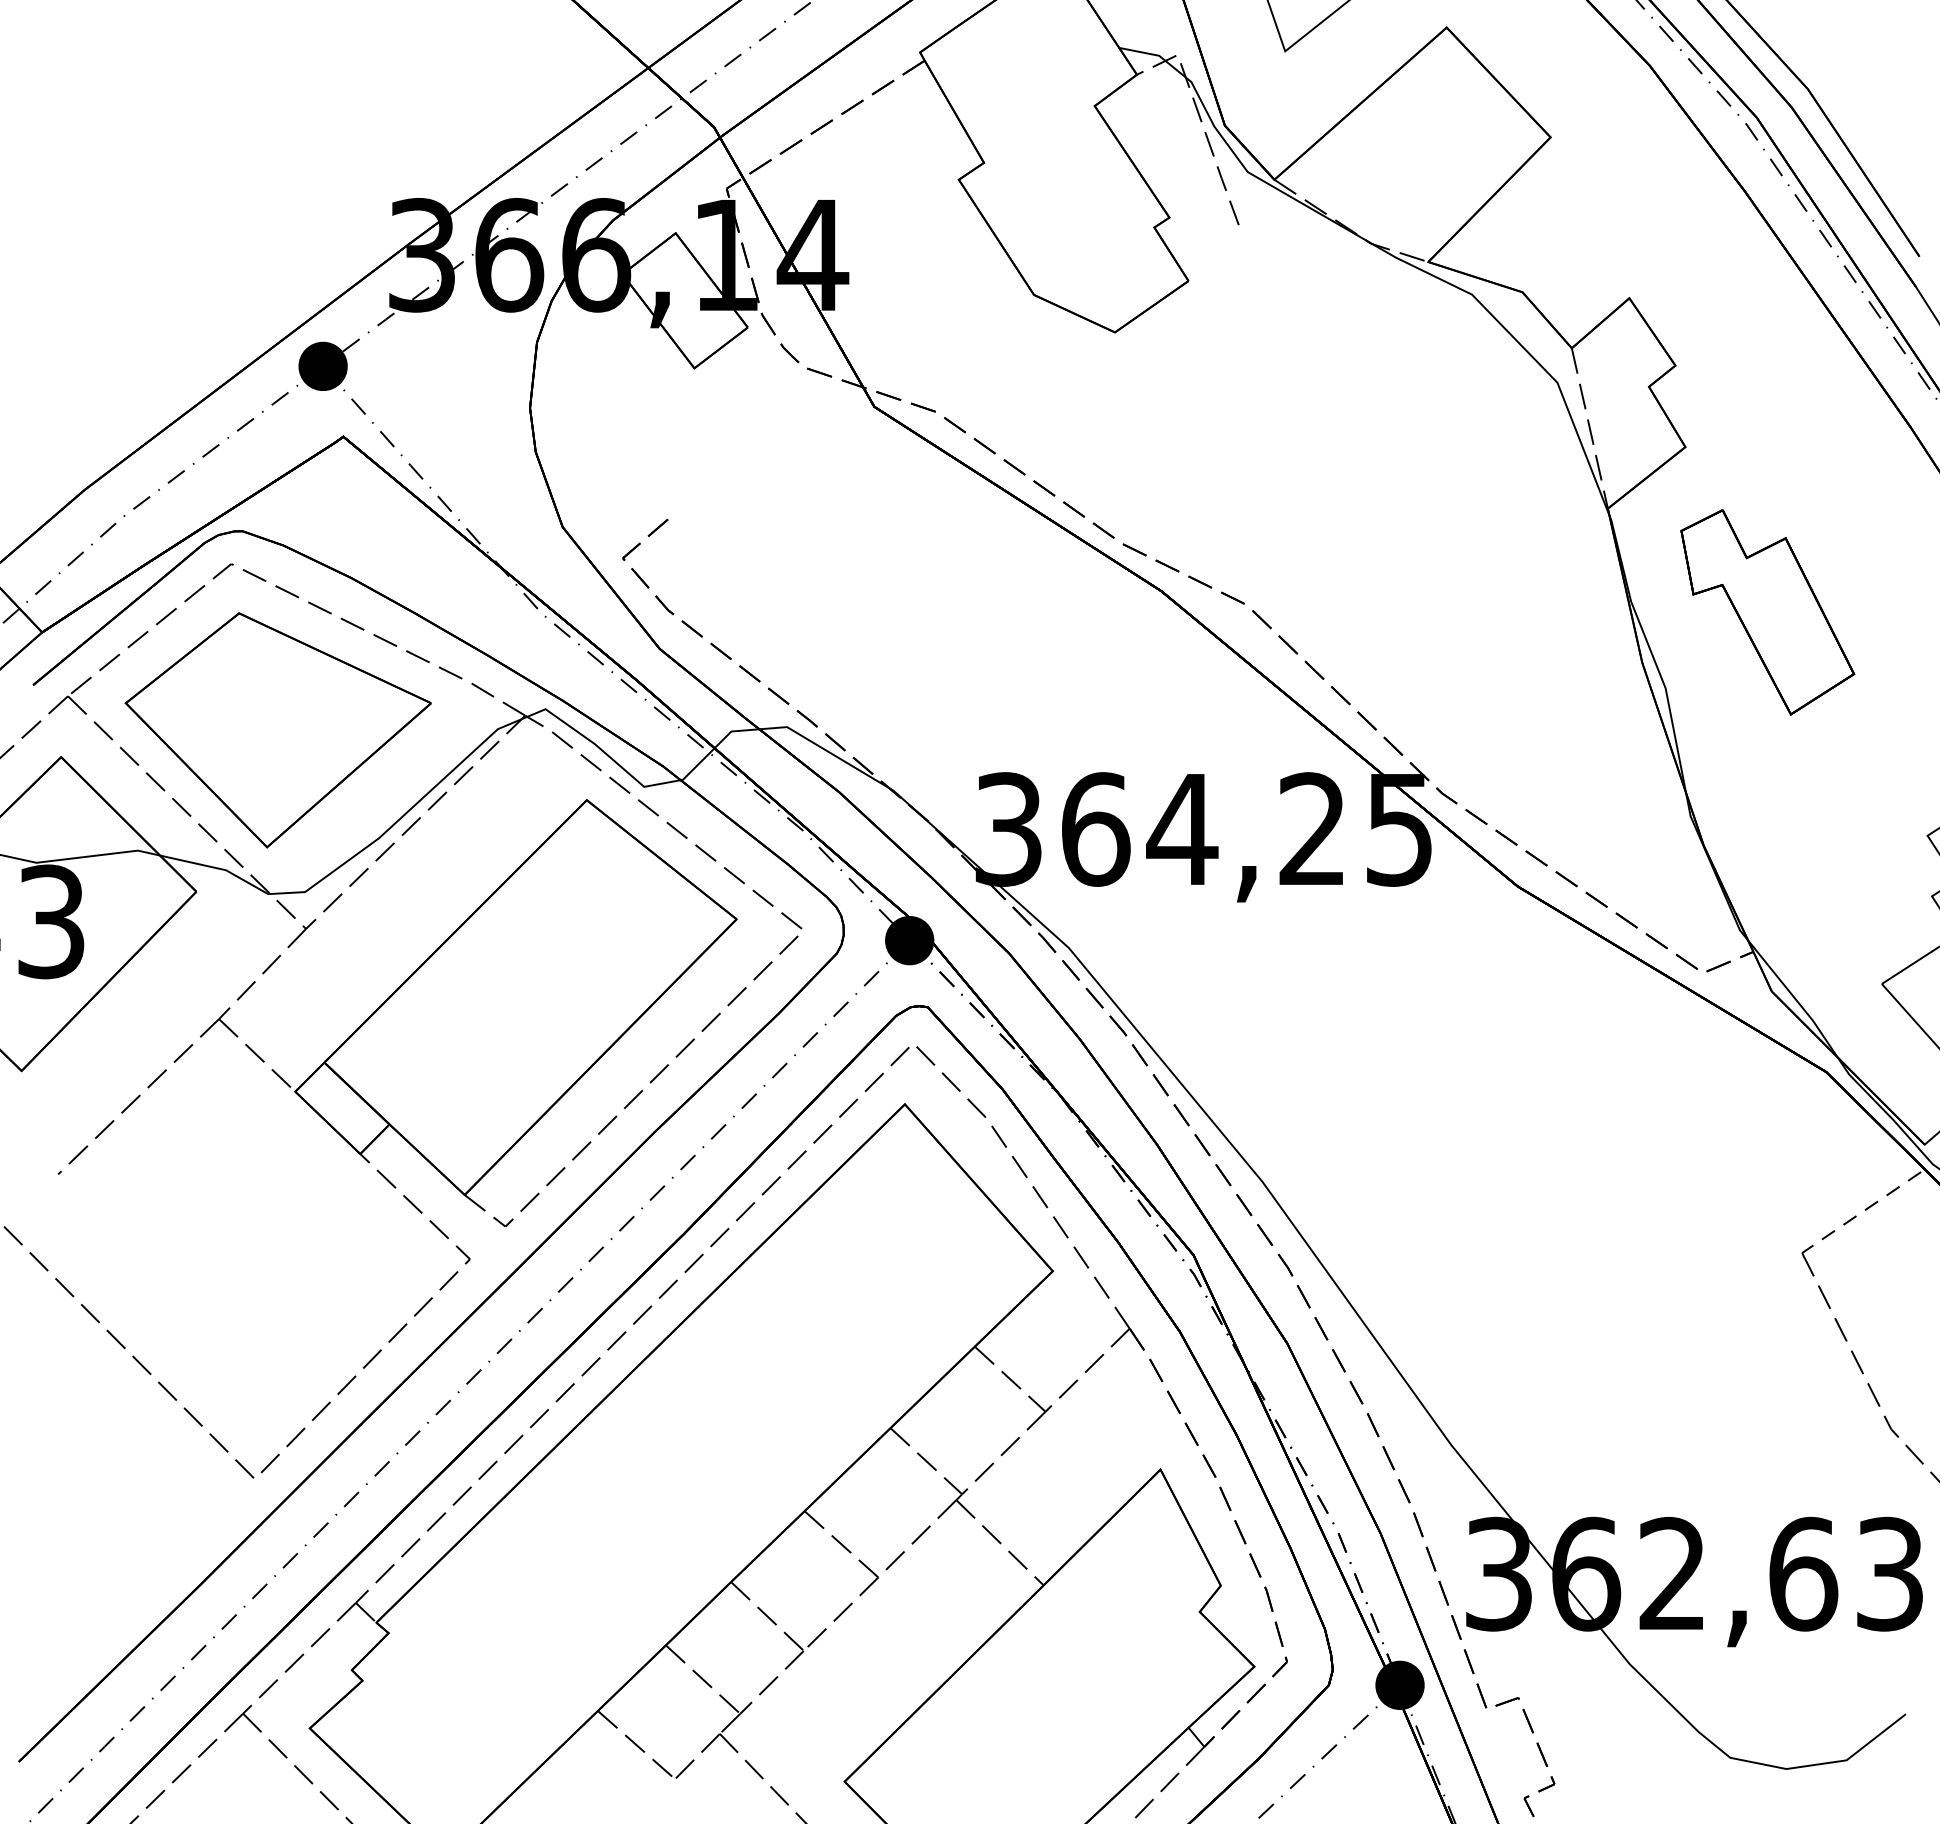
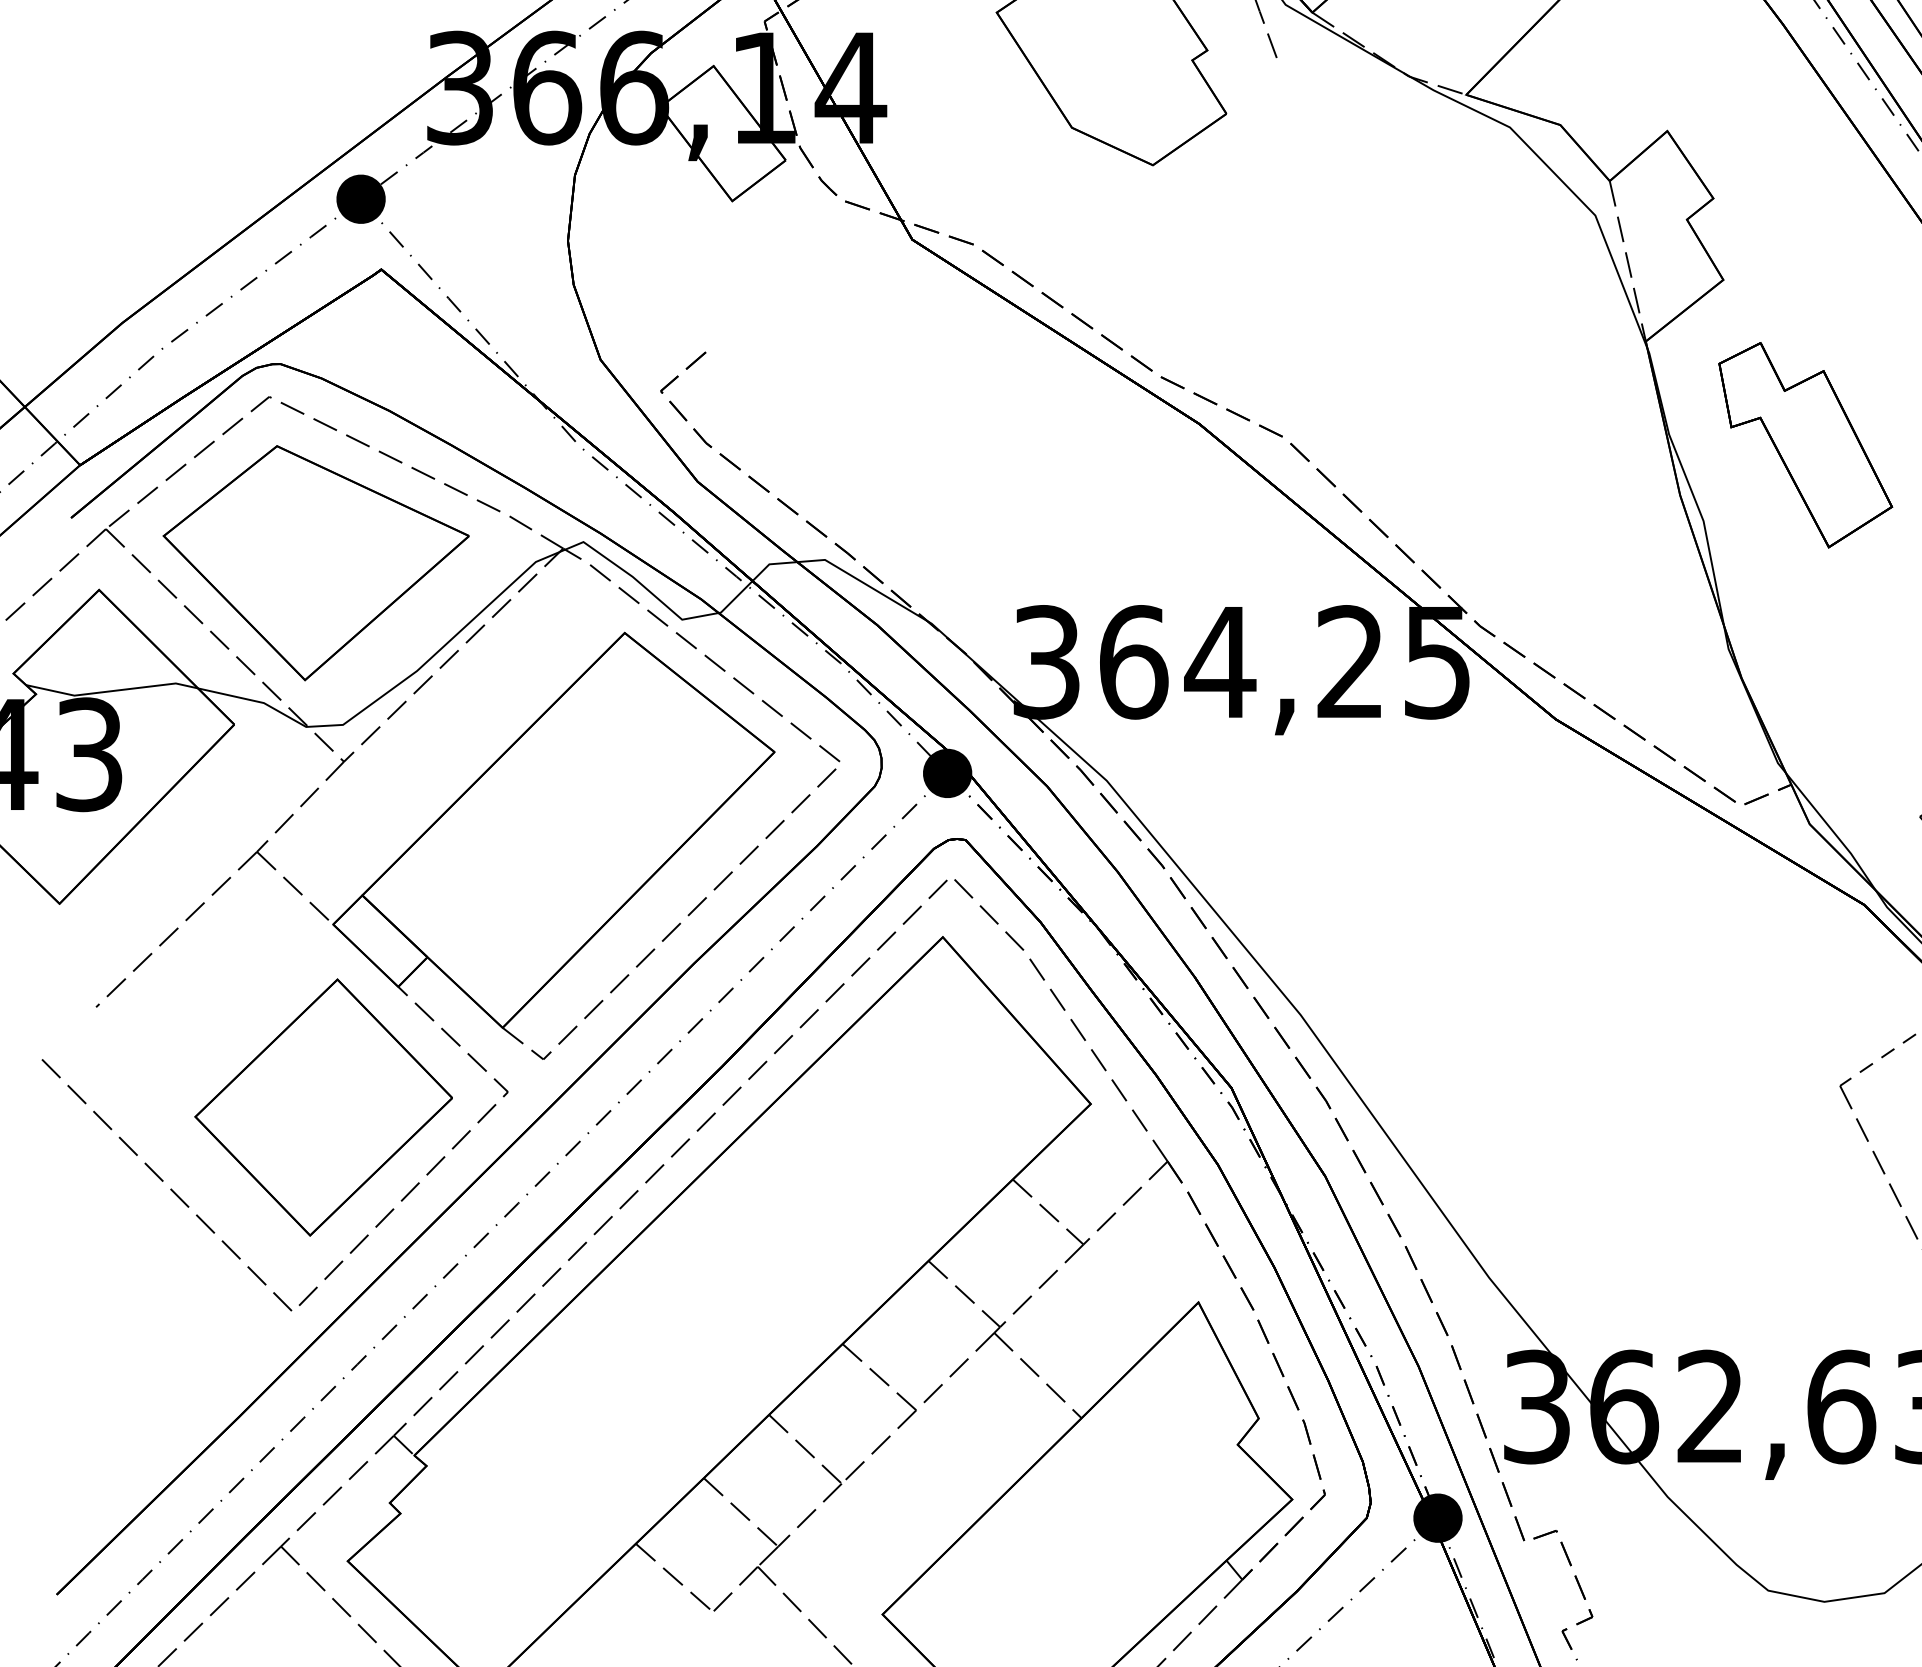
part: (285, 1274) -> (323, 1107), added

